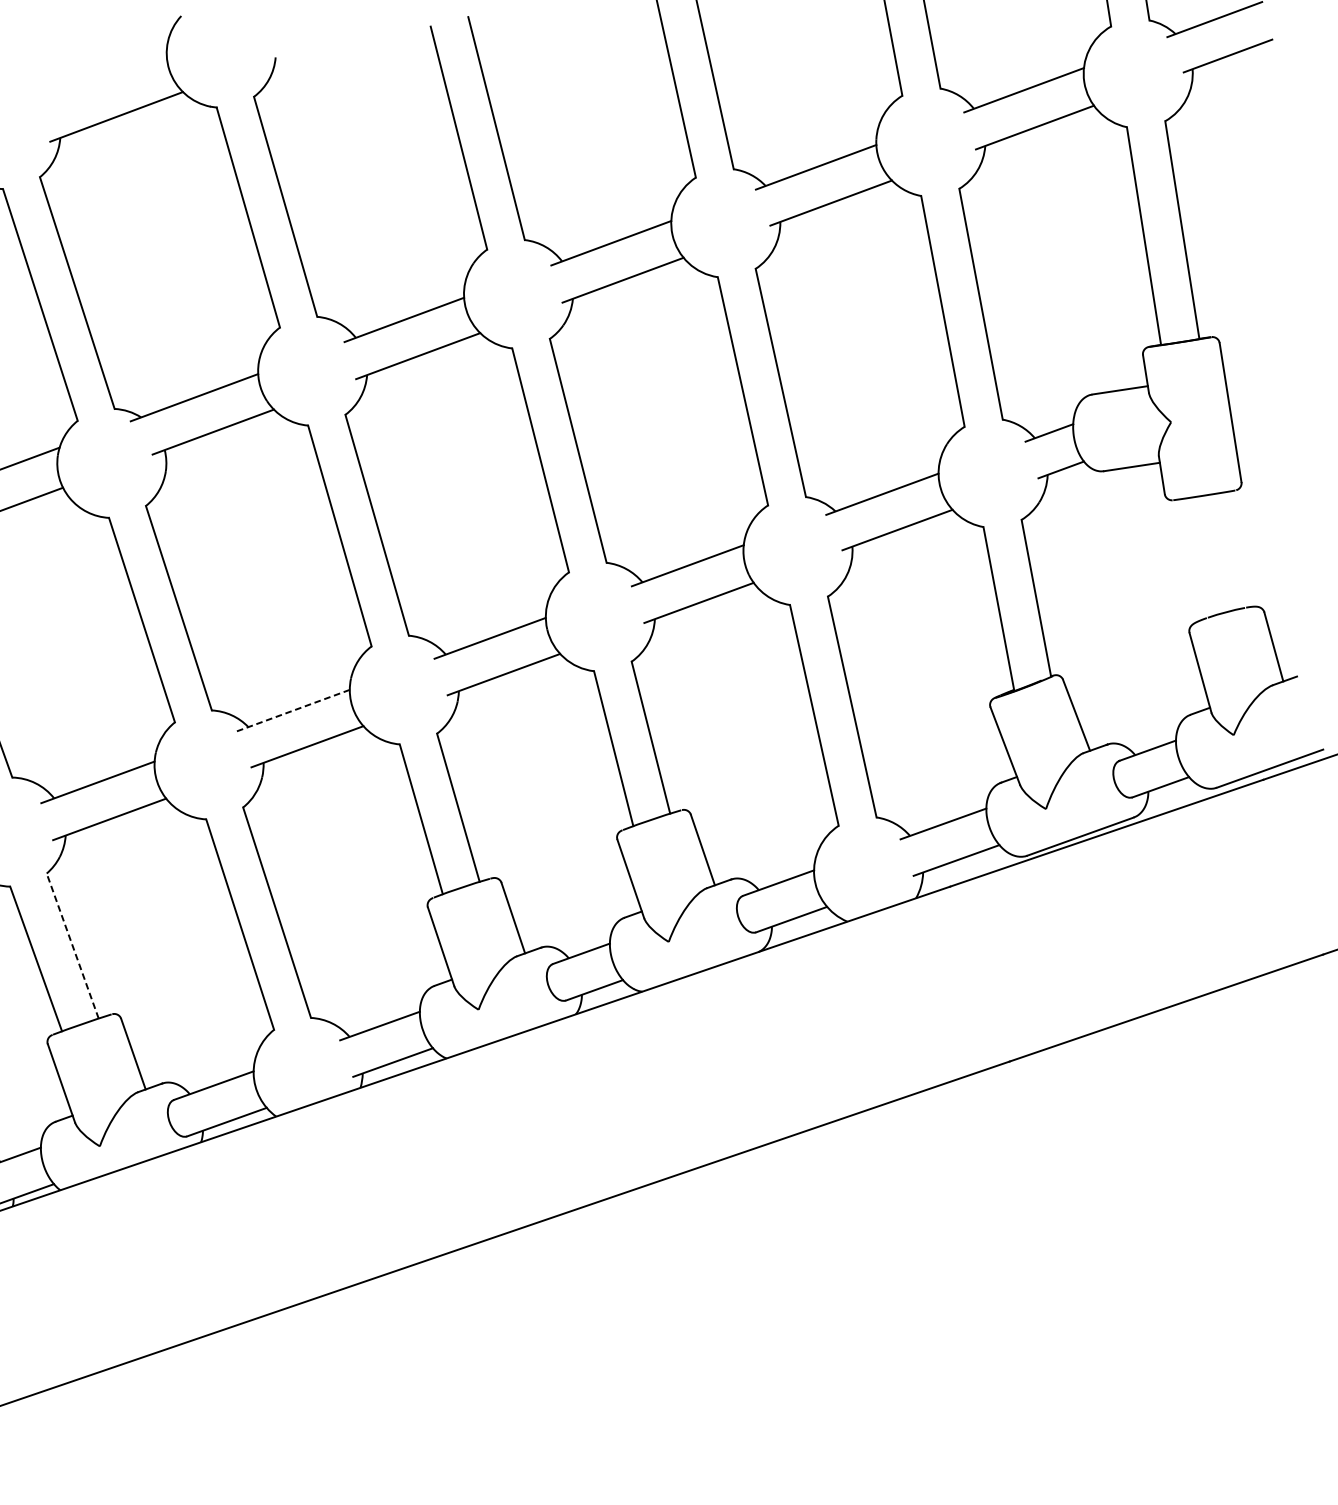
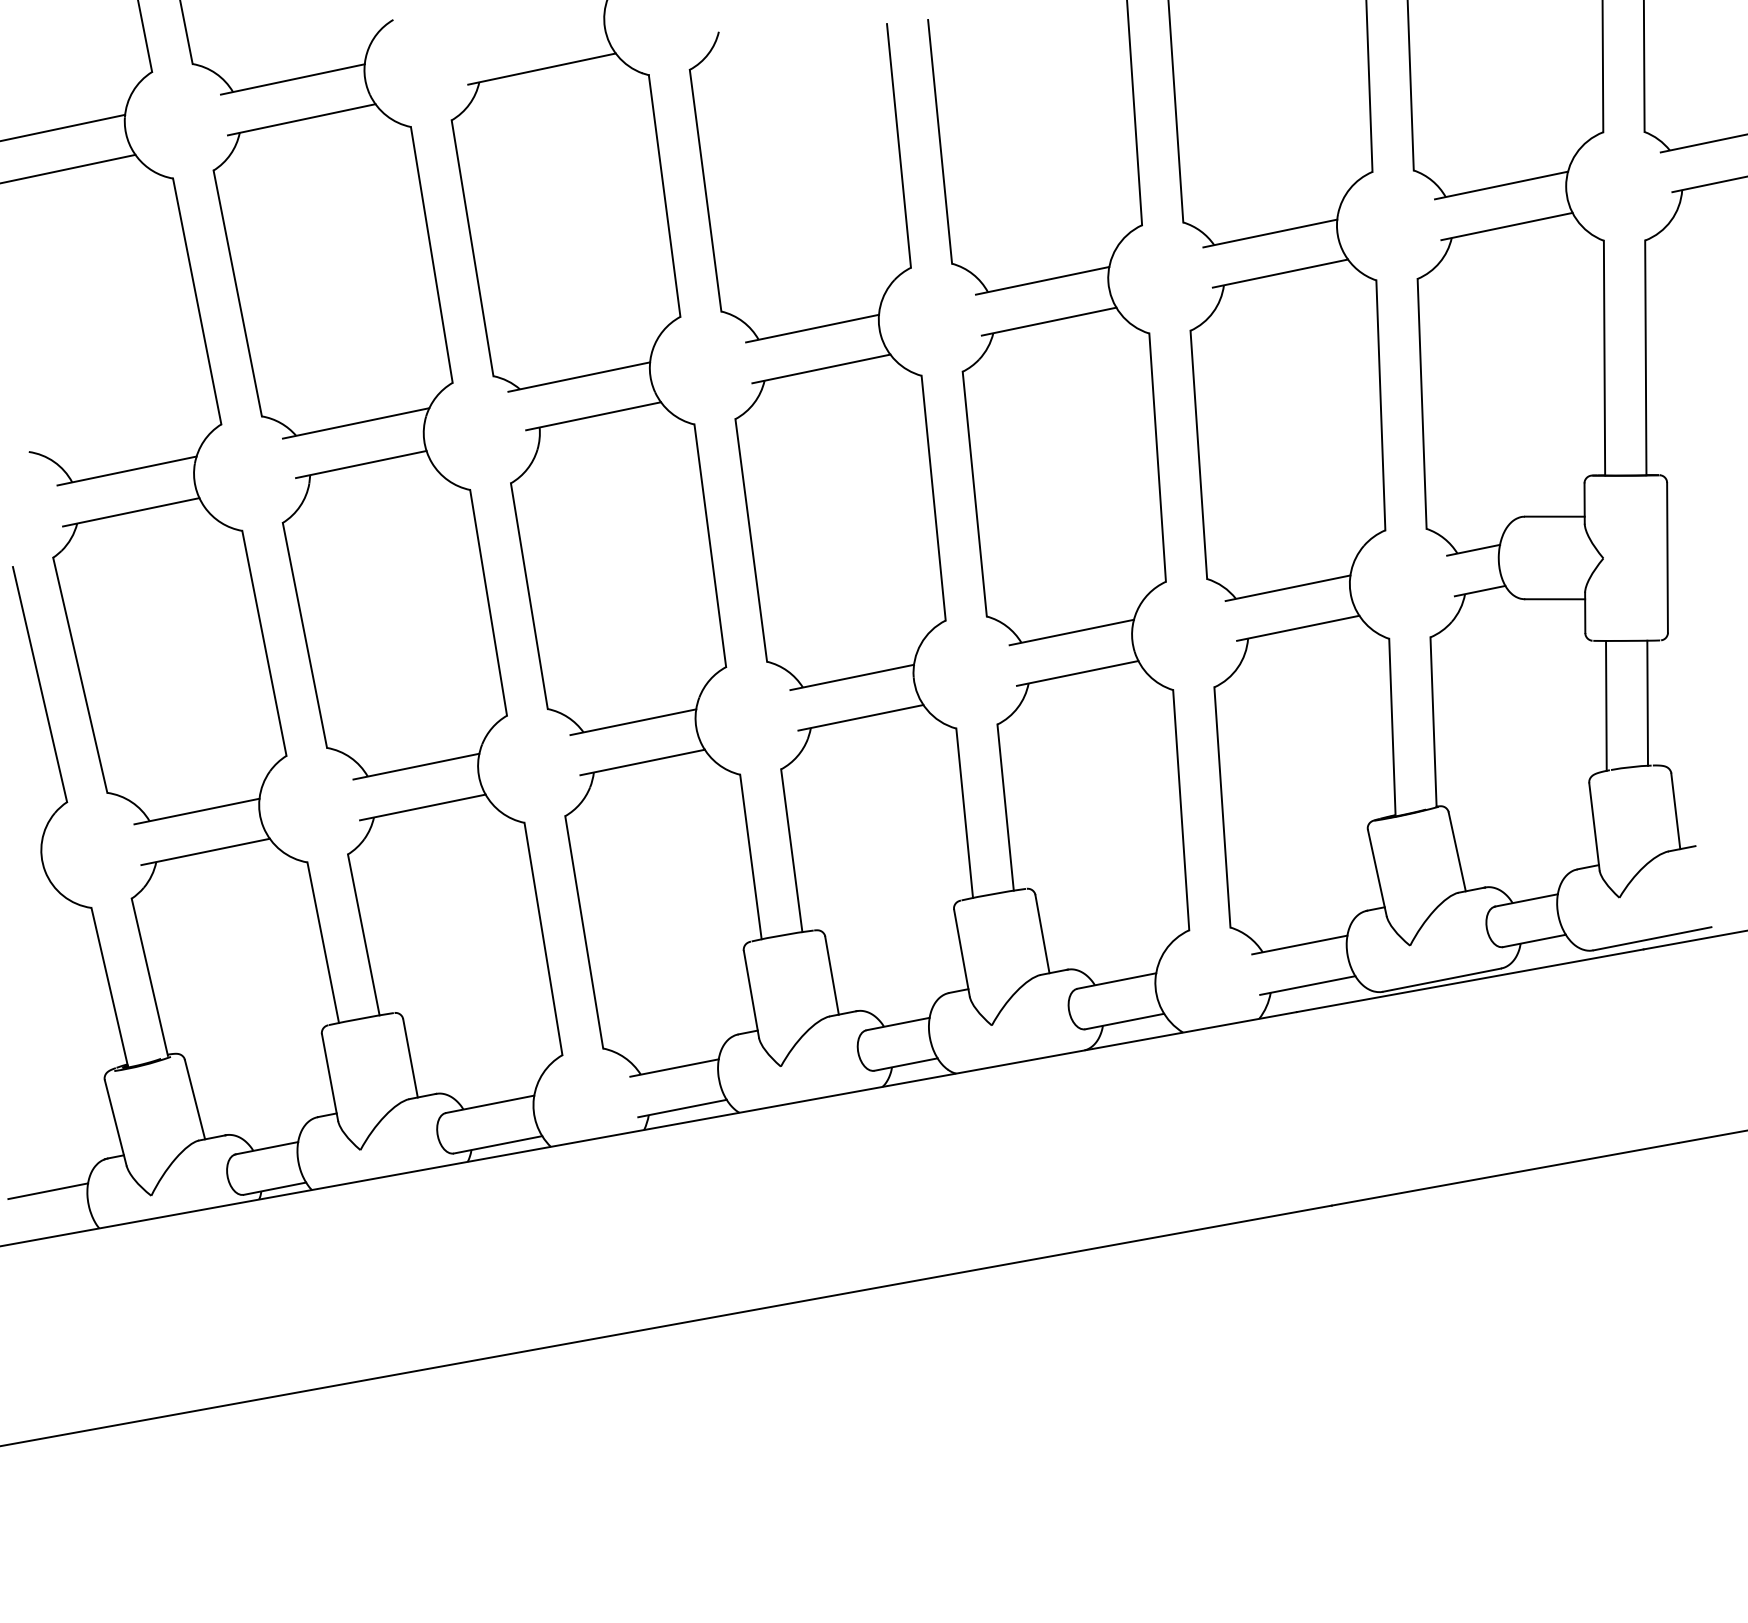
line: (1232, 549) -> (1647, 702), added
line: (1194, 558) -> (1606, 705), added
line: (292, 711) -> (632, 722), dashed -> solid
line: (72, 945) -> (363, 934), dashed -> solid

